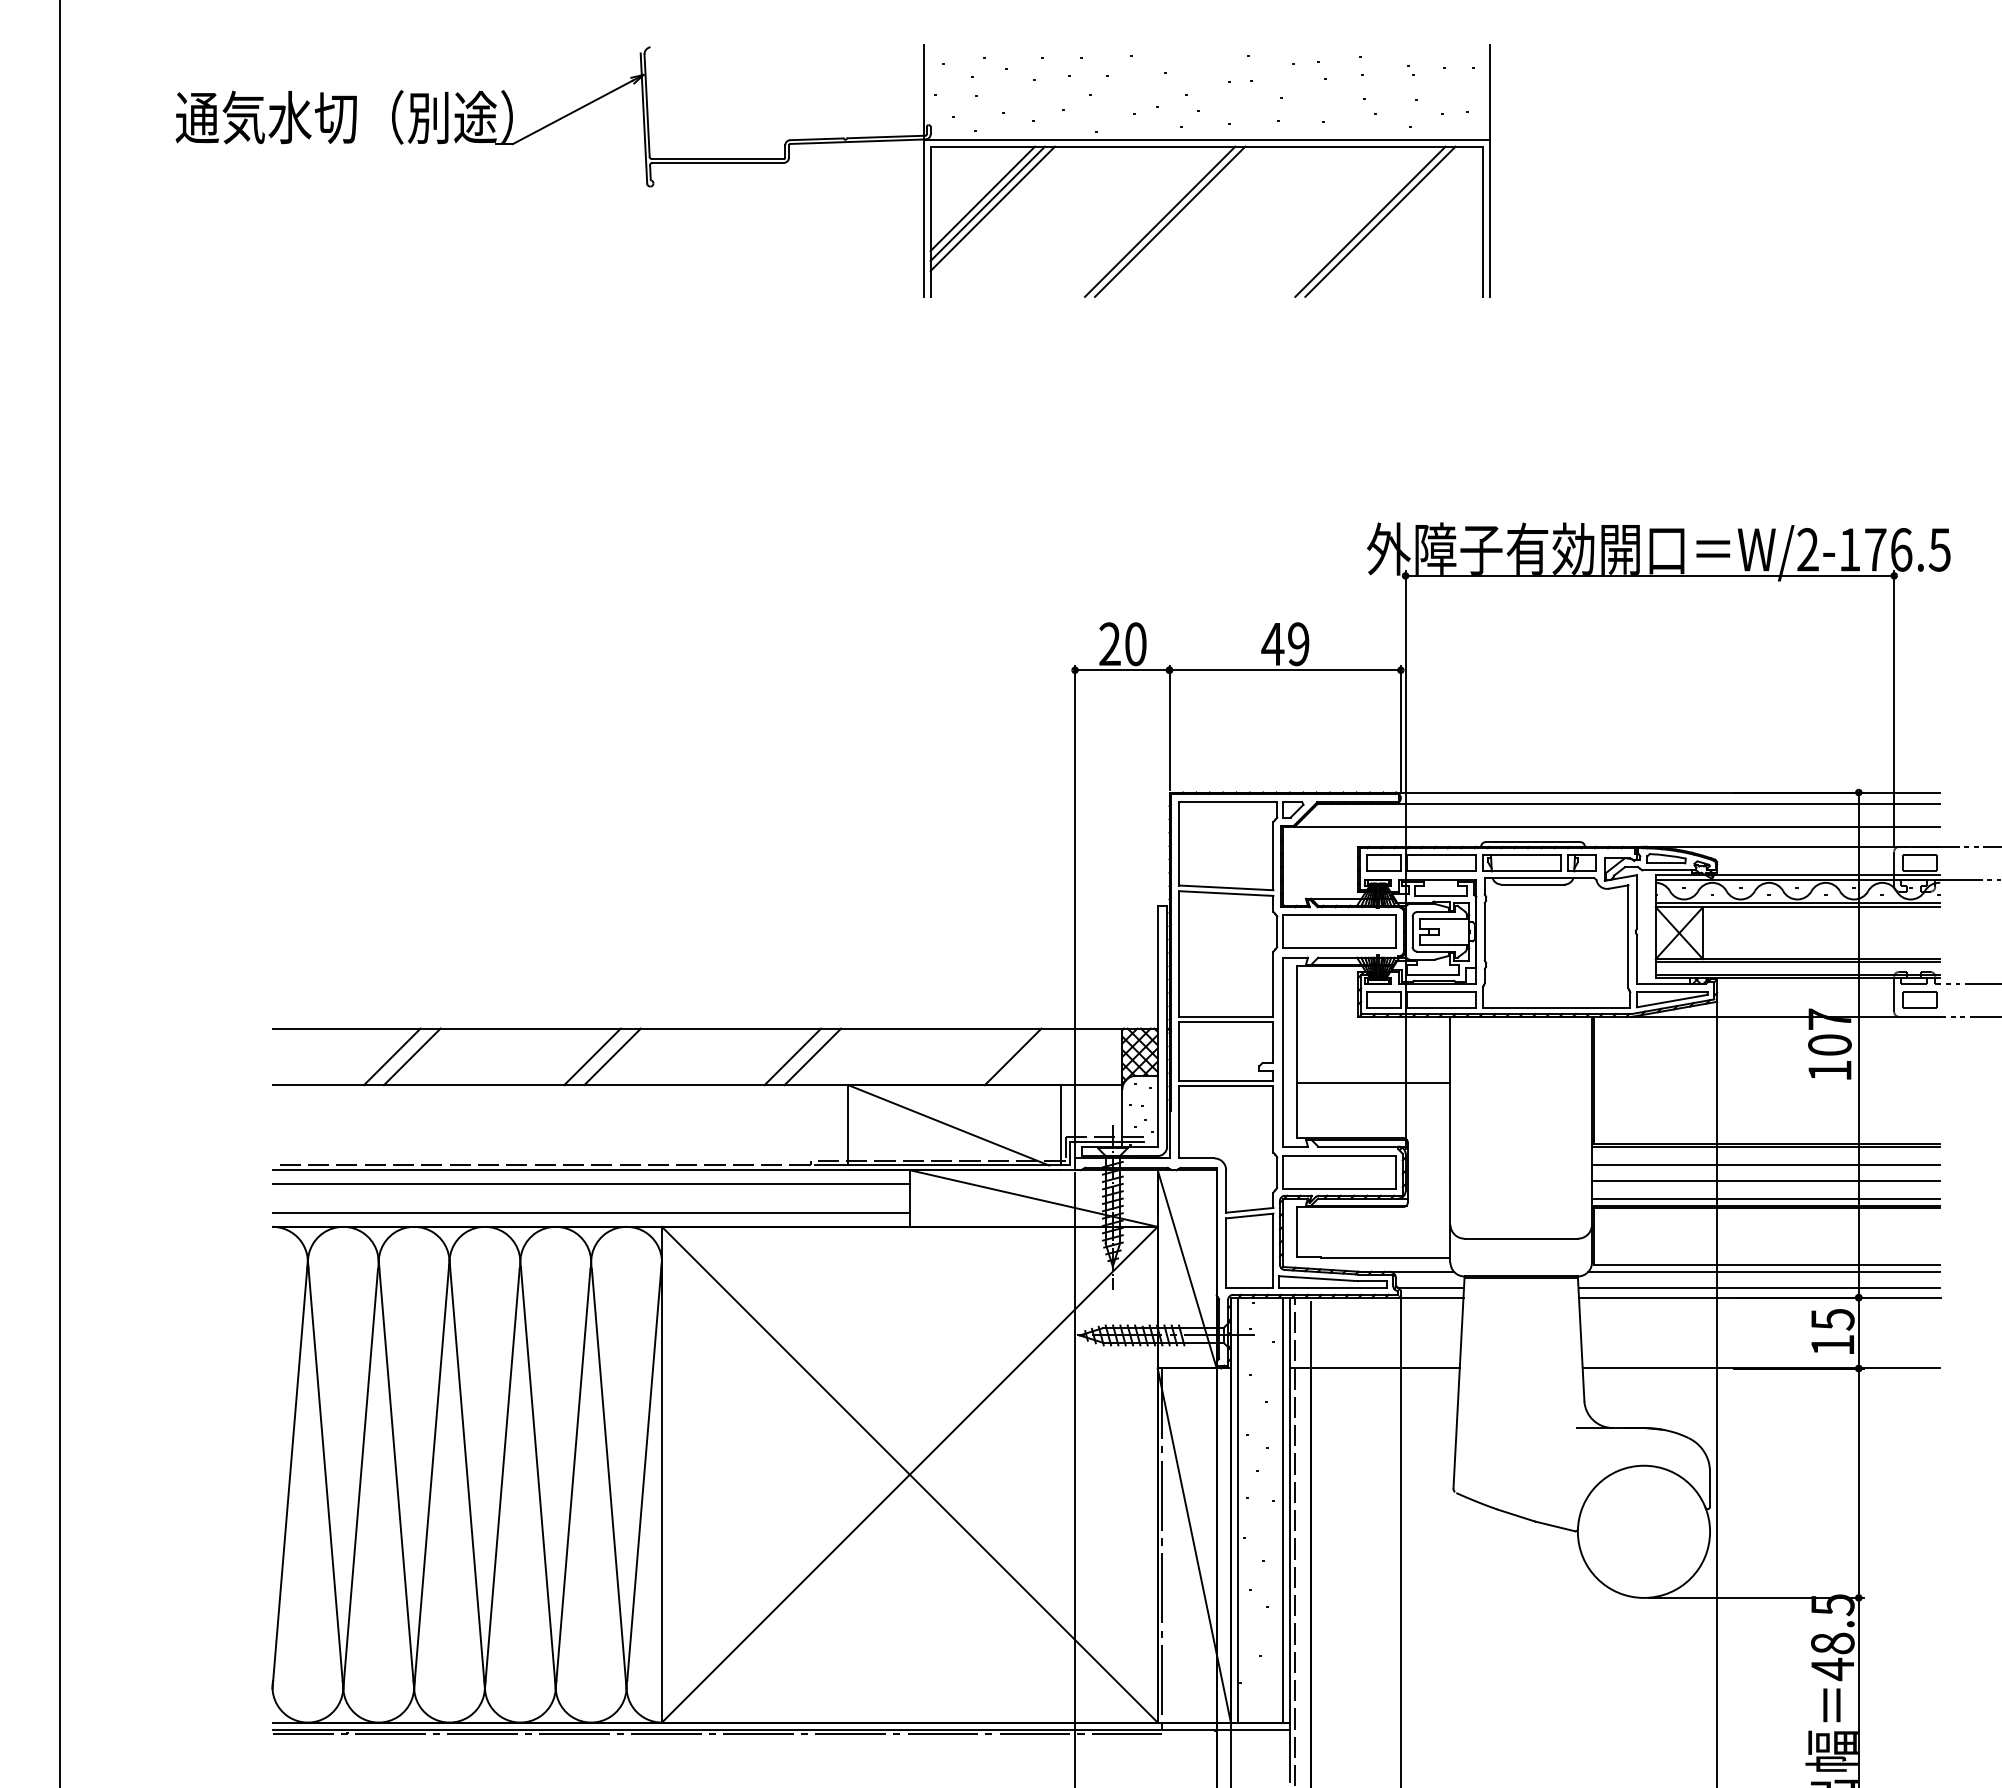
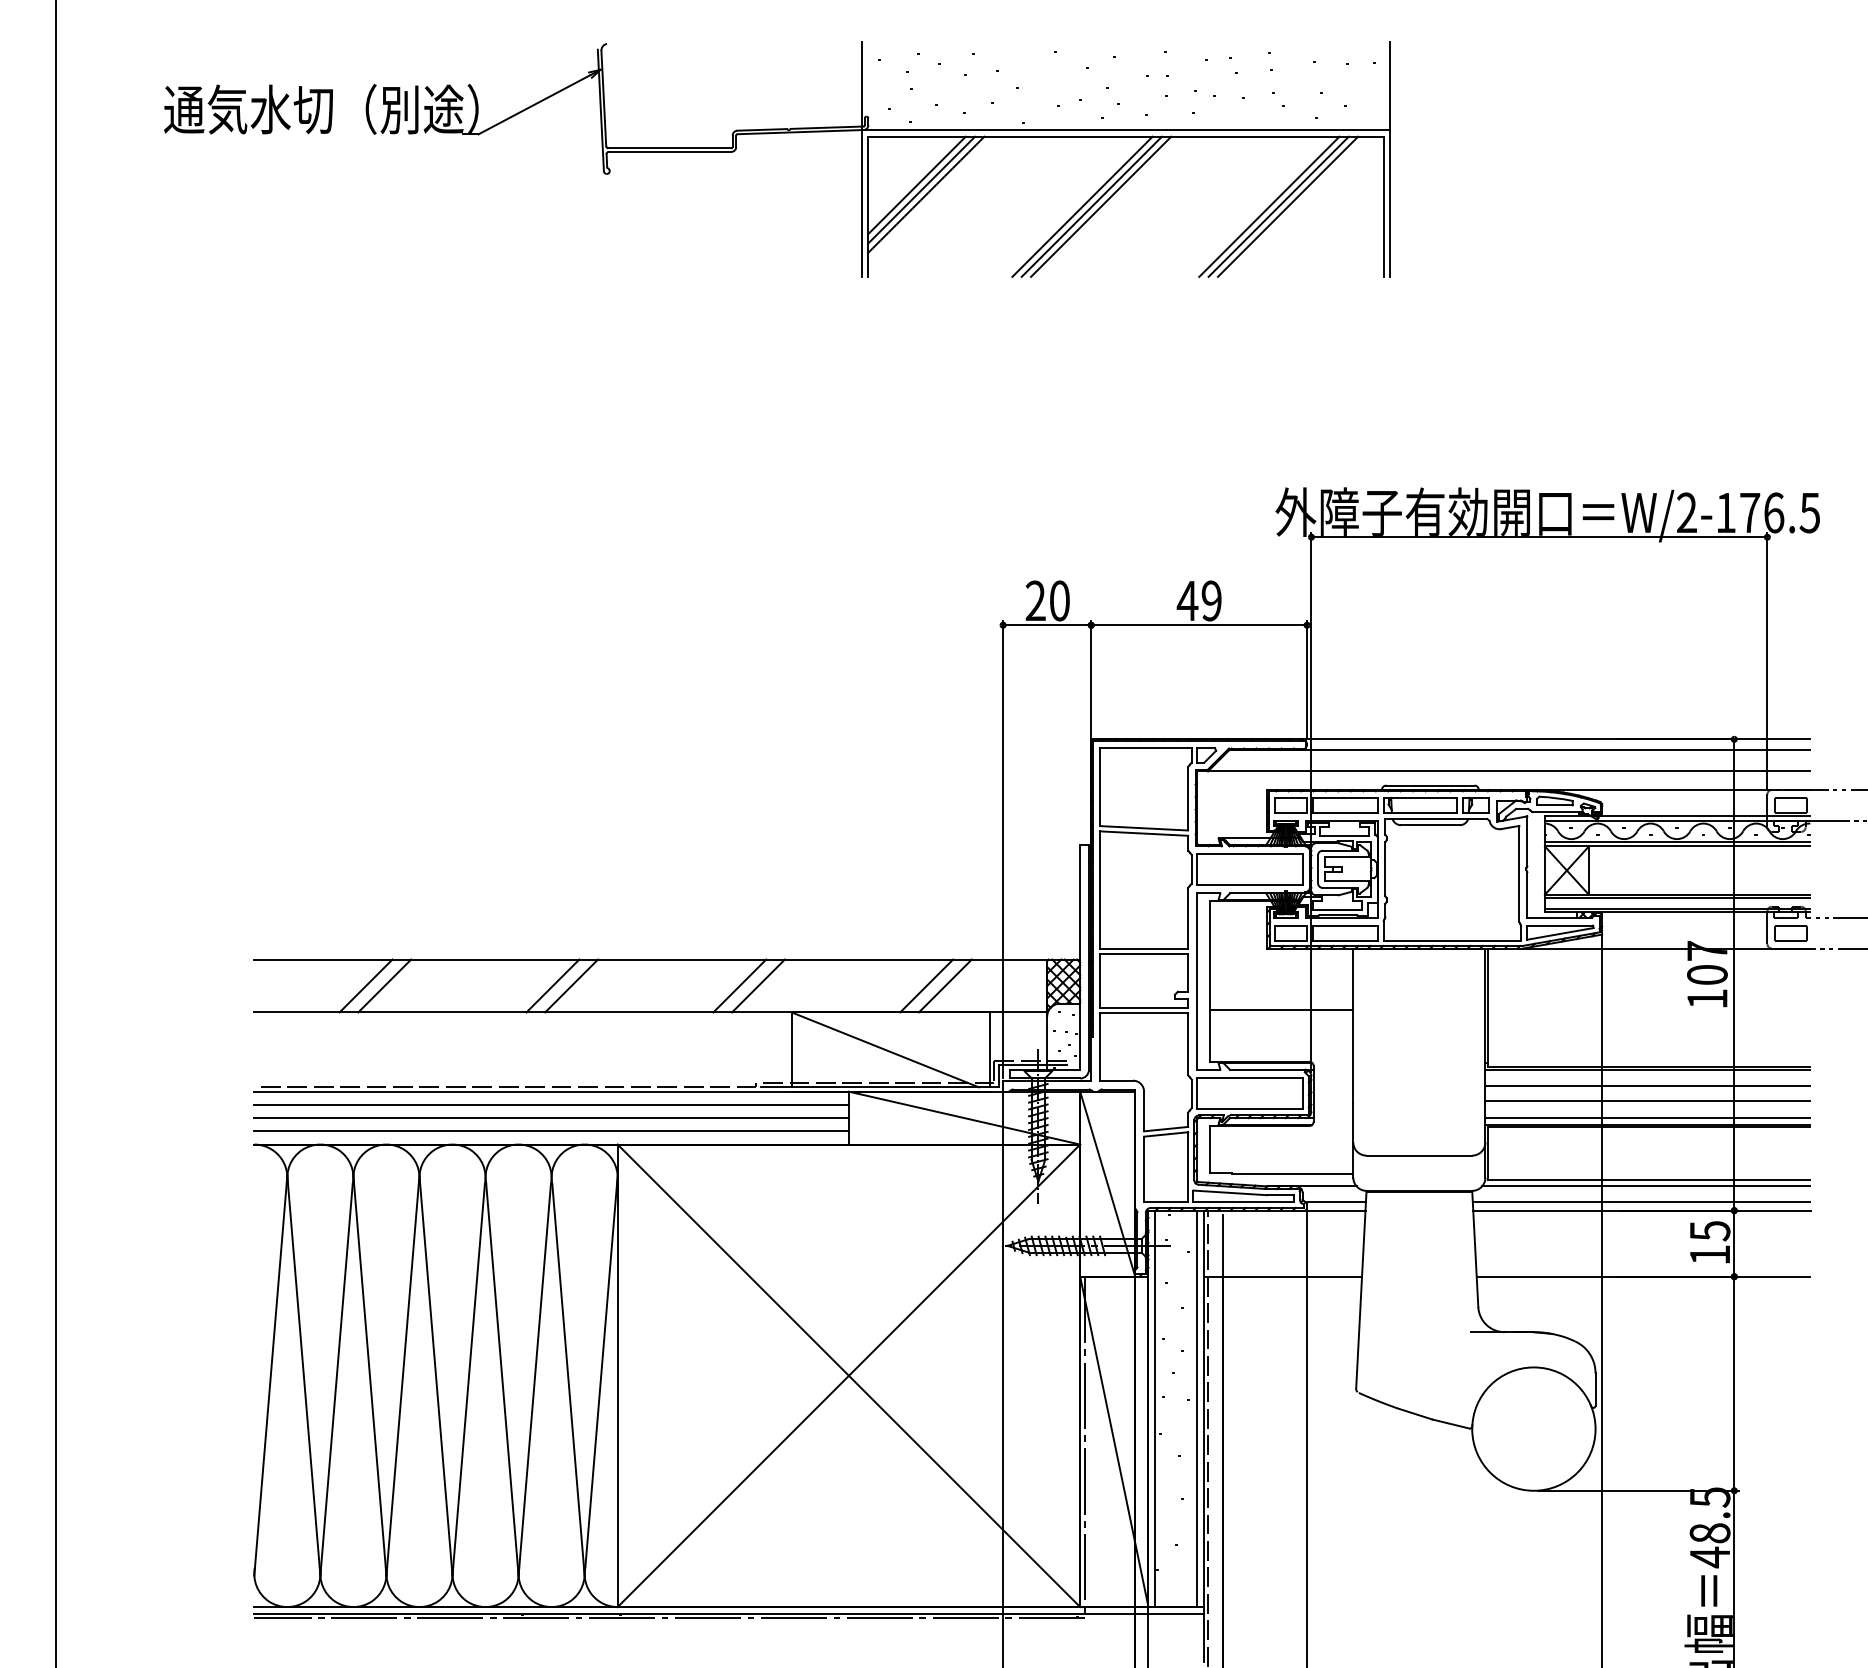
line: (1180, 221) -> (1101, 206), added
line: (1360, 221) -> (1269, 206), added
line: (992, 1056) -> (926, 985), added
line: (590, 1198) -> (551, 1118), added

